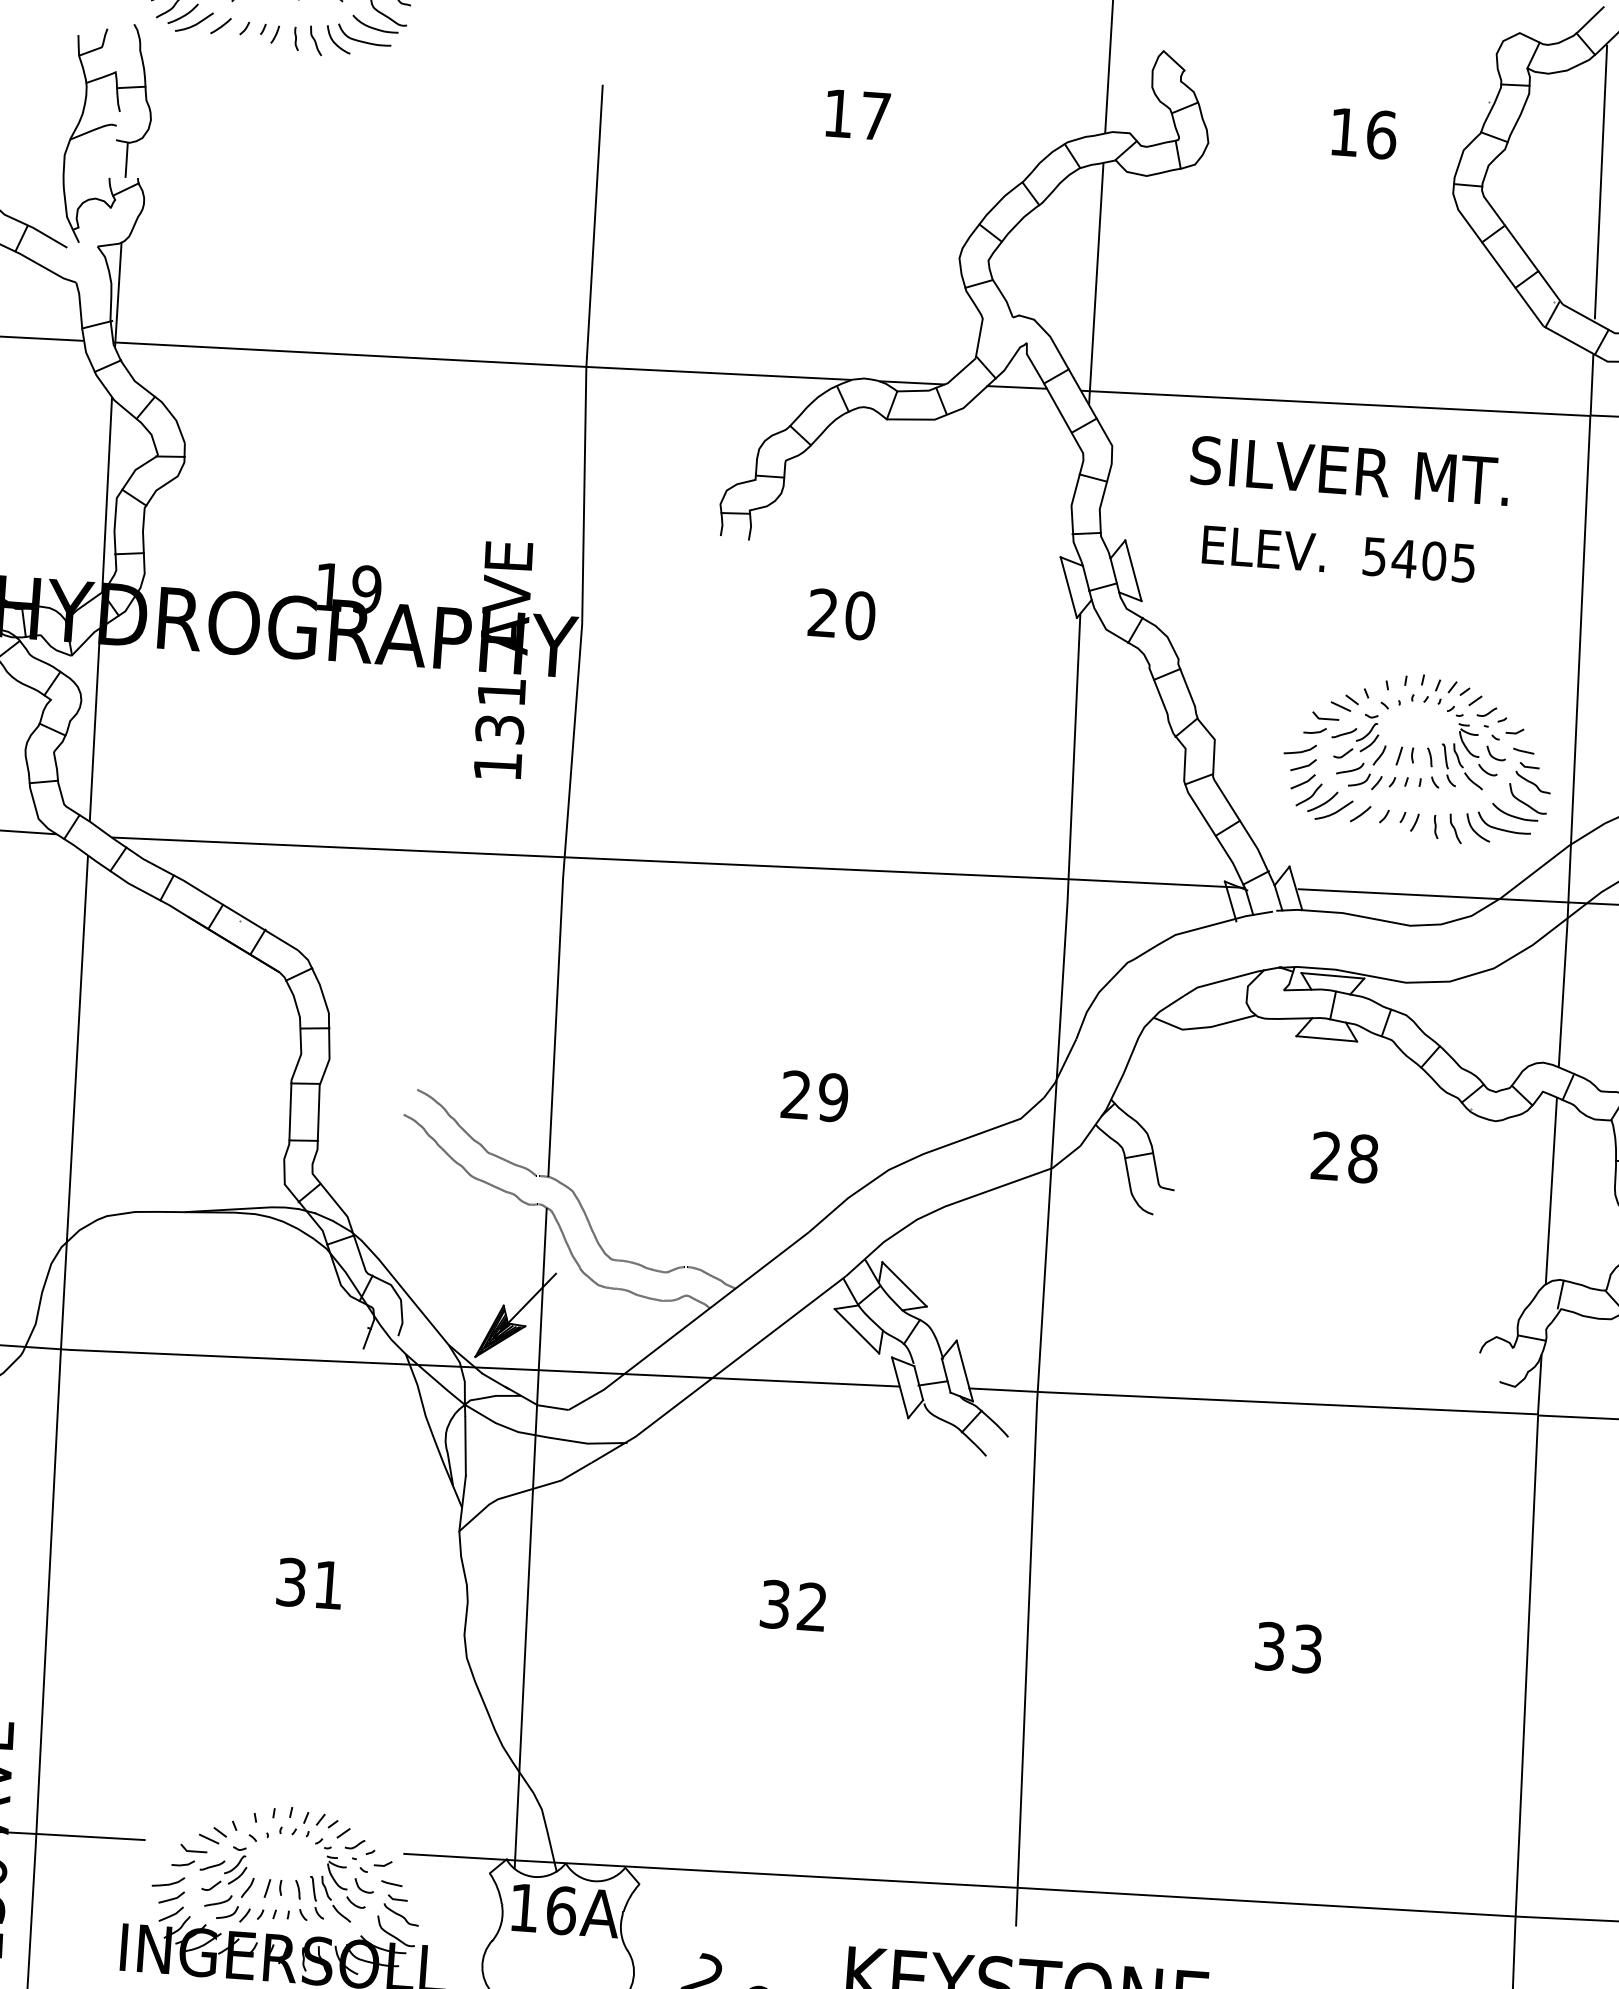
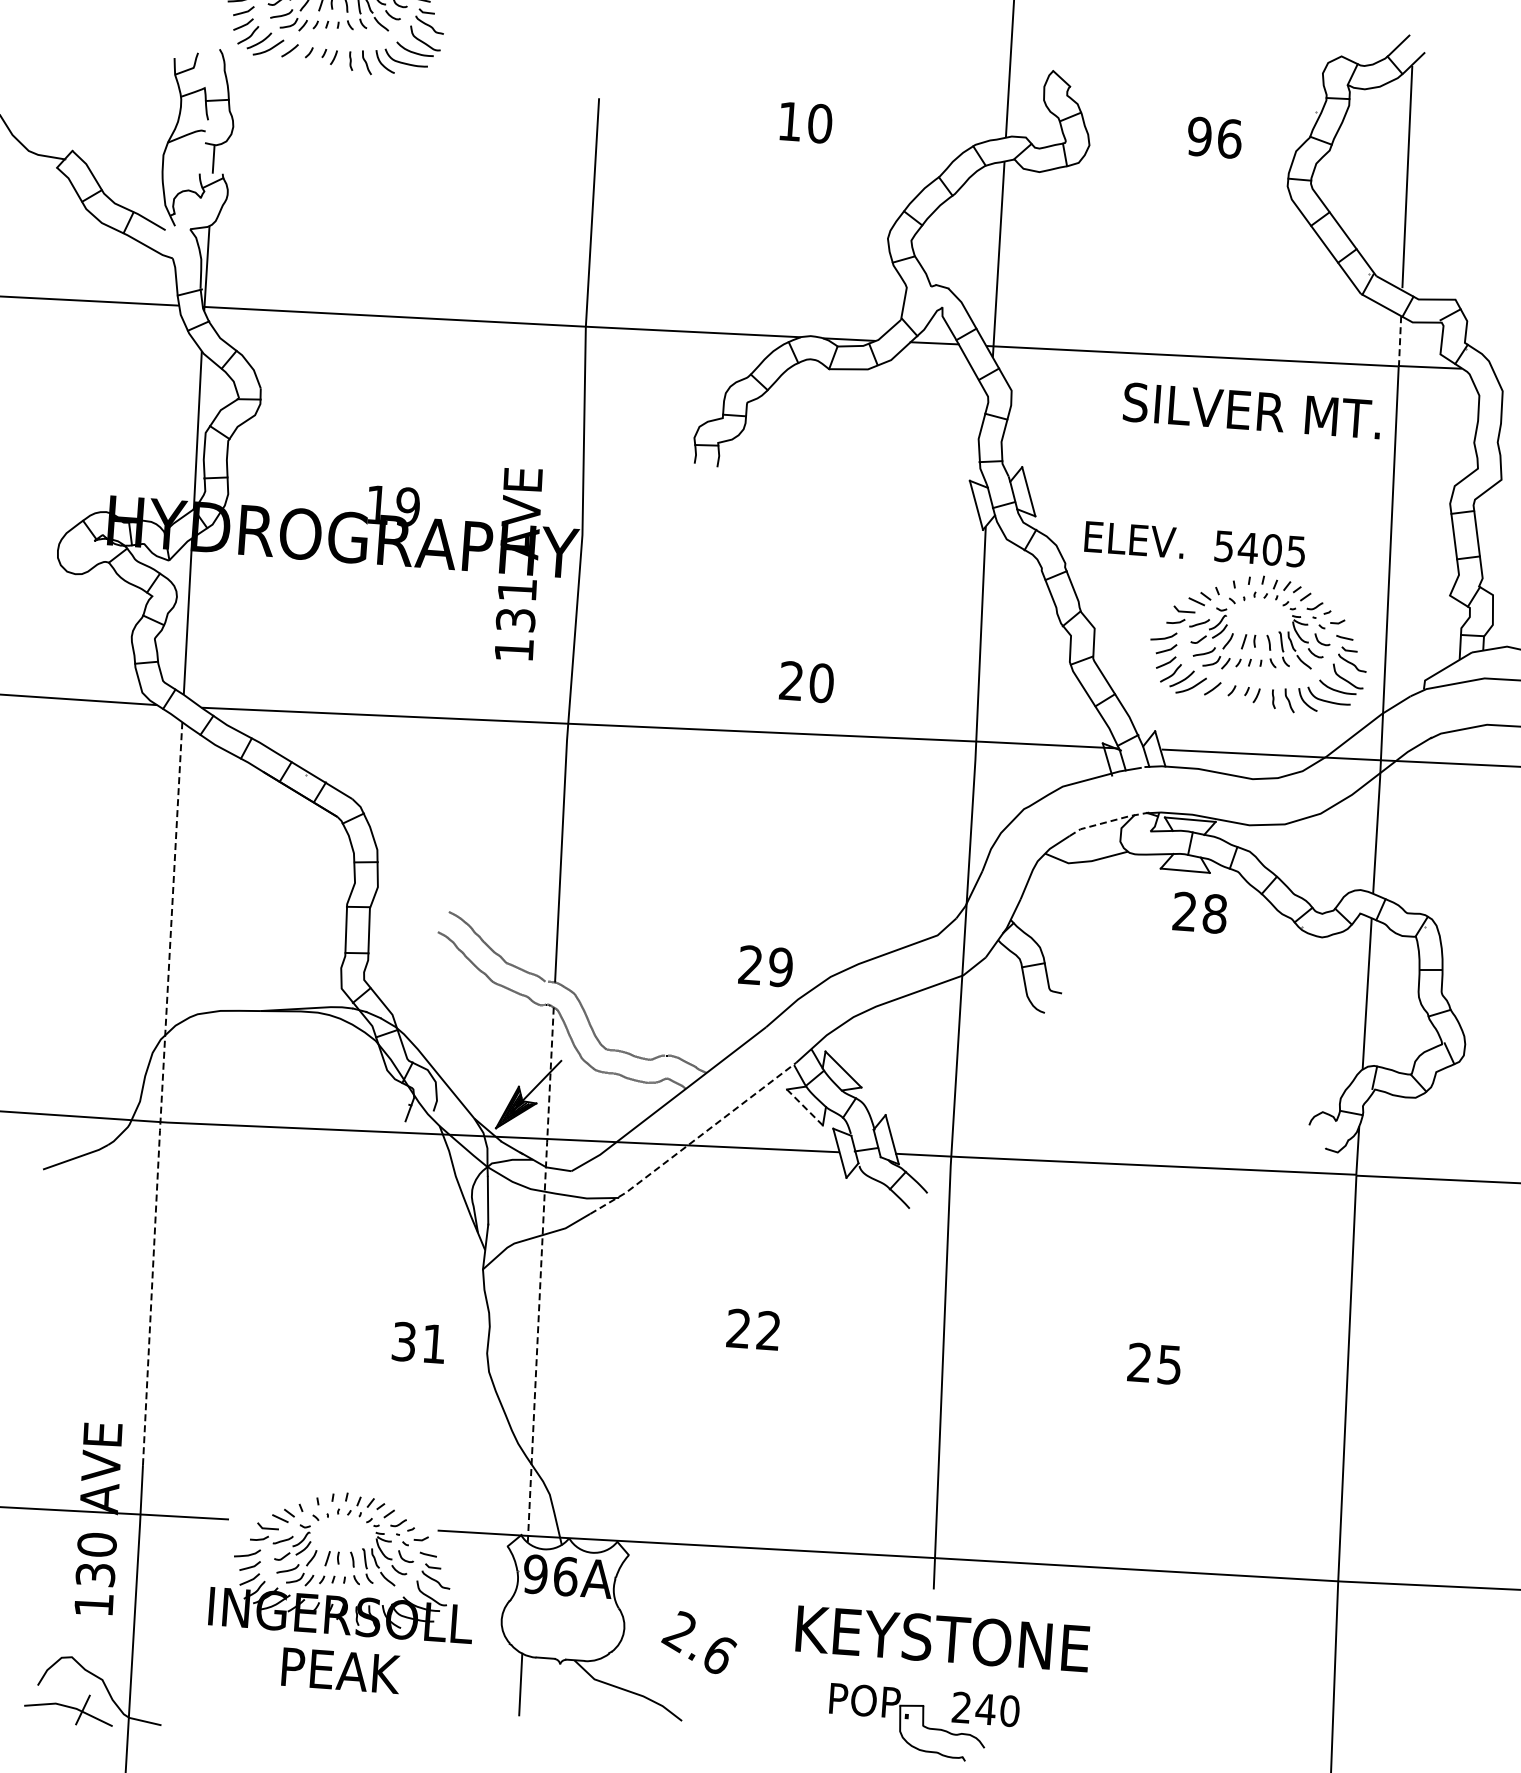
text: (876, 115) -> (820, 123), 17 -> 10
text: (1344, 131) -> (1199, 136), 16 -> 96
line: (1592, 385) -> (1400, 341), solid -> dashed
text: (1347, 470) -> (1250, 410), moved
text: (1338, 554) -> (1194, 544), moved
text: (840, 614) -> (805, 682), moved
line: (1233, 978) -> (1109, 821), solid -> dashed
text: (814, 1096) -> (765, 966), moved
text: (1344, 1157) -> (1199, 912), moved
line: (62, 1315) -> (161, 1094), solid -> dashed
line: (856, 1331) -> (804, 1107), solid -> dashed
line: (719, 1372) -> (693, 1140), solid -> dashed
line: (530, 1537) -> (540, 1274), solid -> dashed
text: (308, 1583) -> (417, 1342), moved
text: (773, 1604) -> (737, 1328), 32 -> 22
text: (1288, 1647) -> (1154, 1363), 33 -> 25
text: (524, 1908) -> (535, 1574), 16A -> 96A

